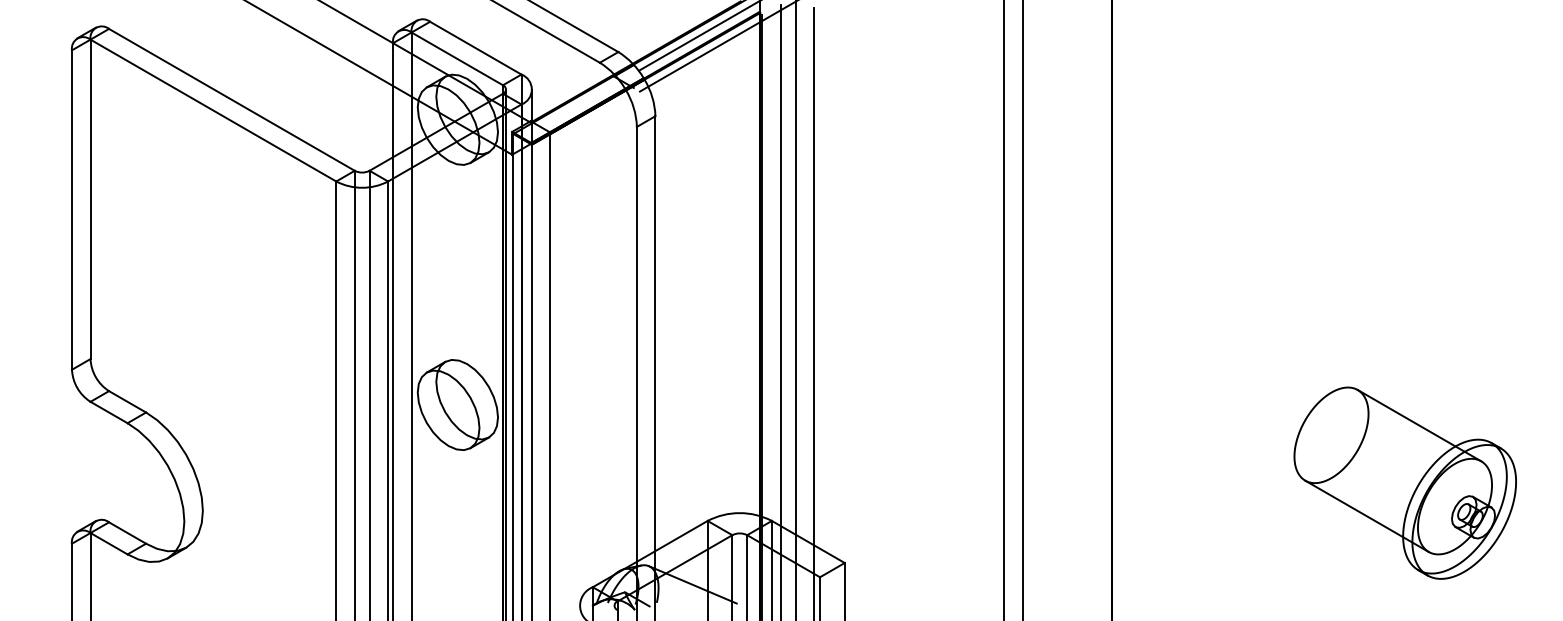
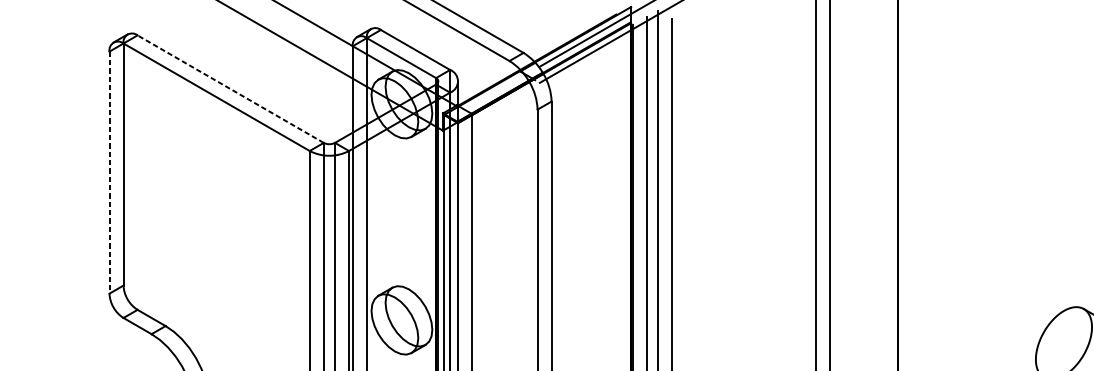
line: (231, 99) -> (230, 88), solid -> dashed
line: (72, 210) -> (109, 172), solid -> dashed

